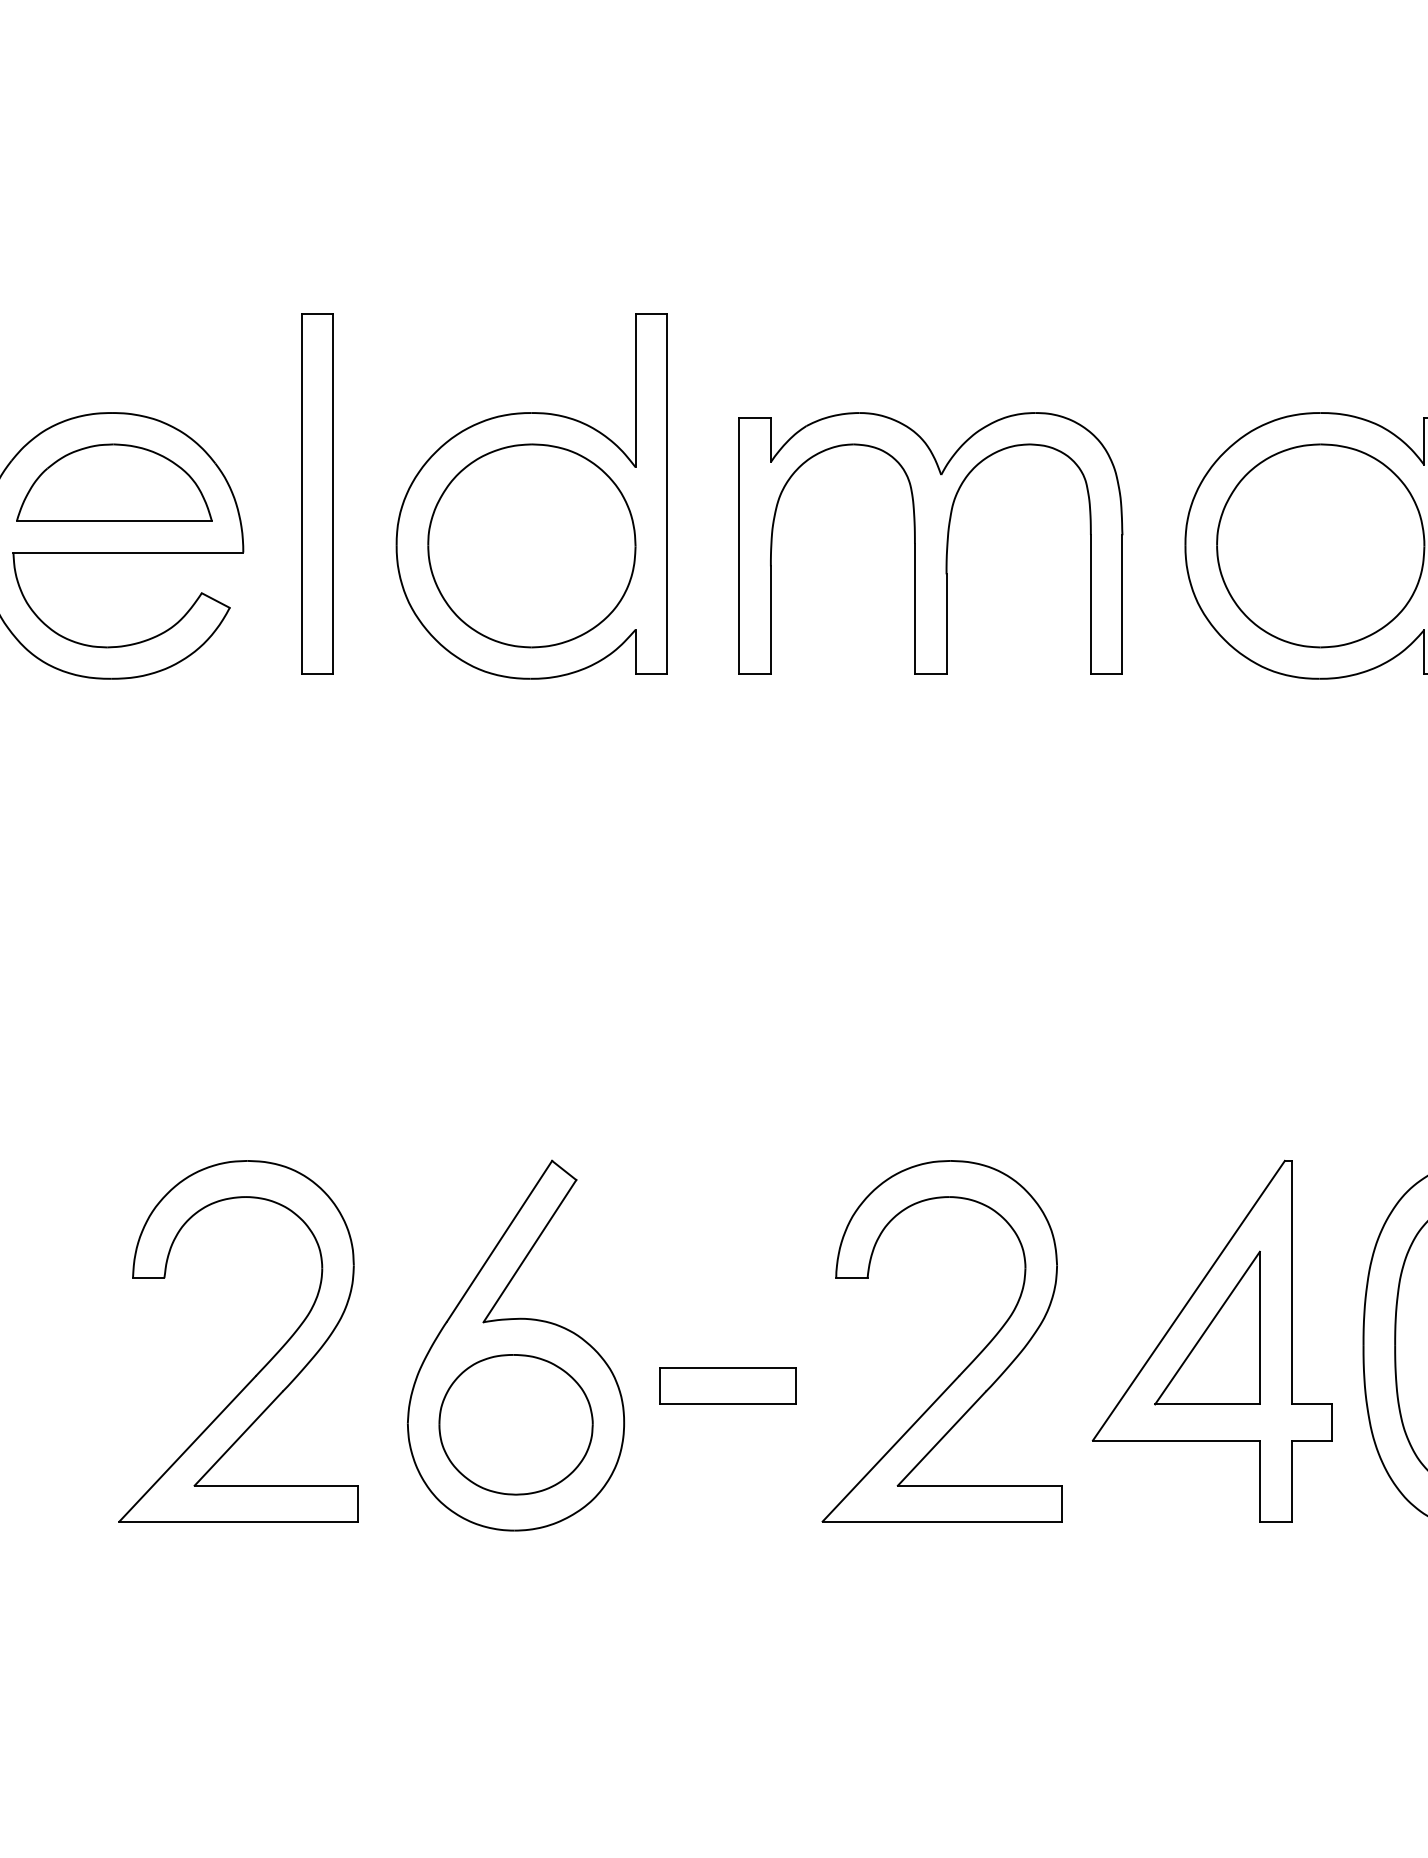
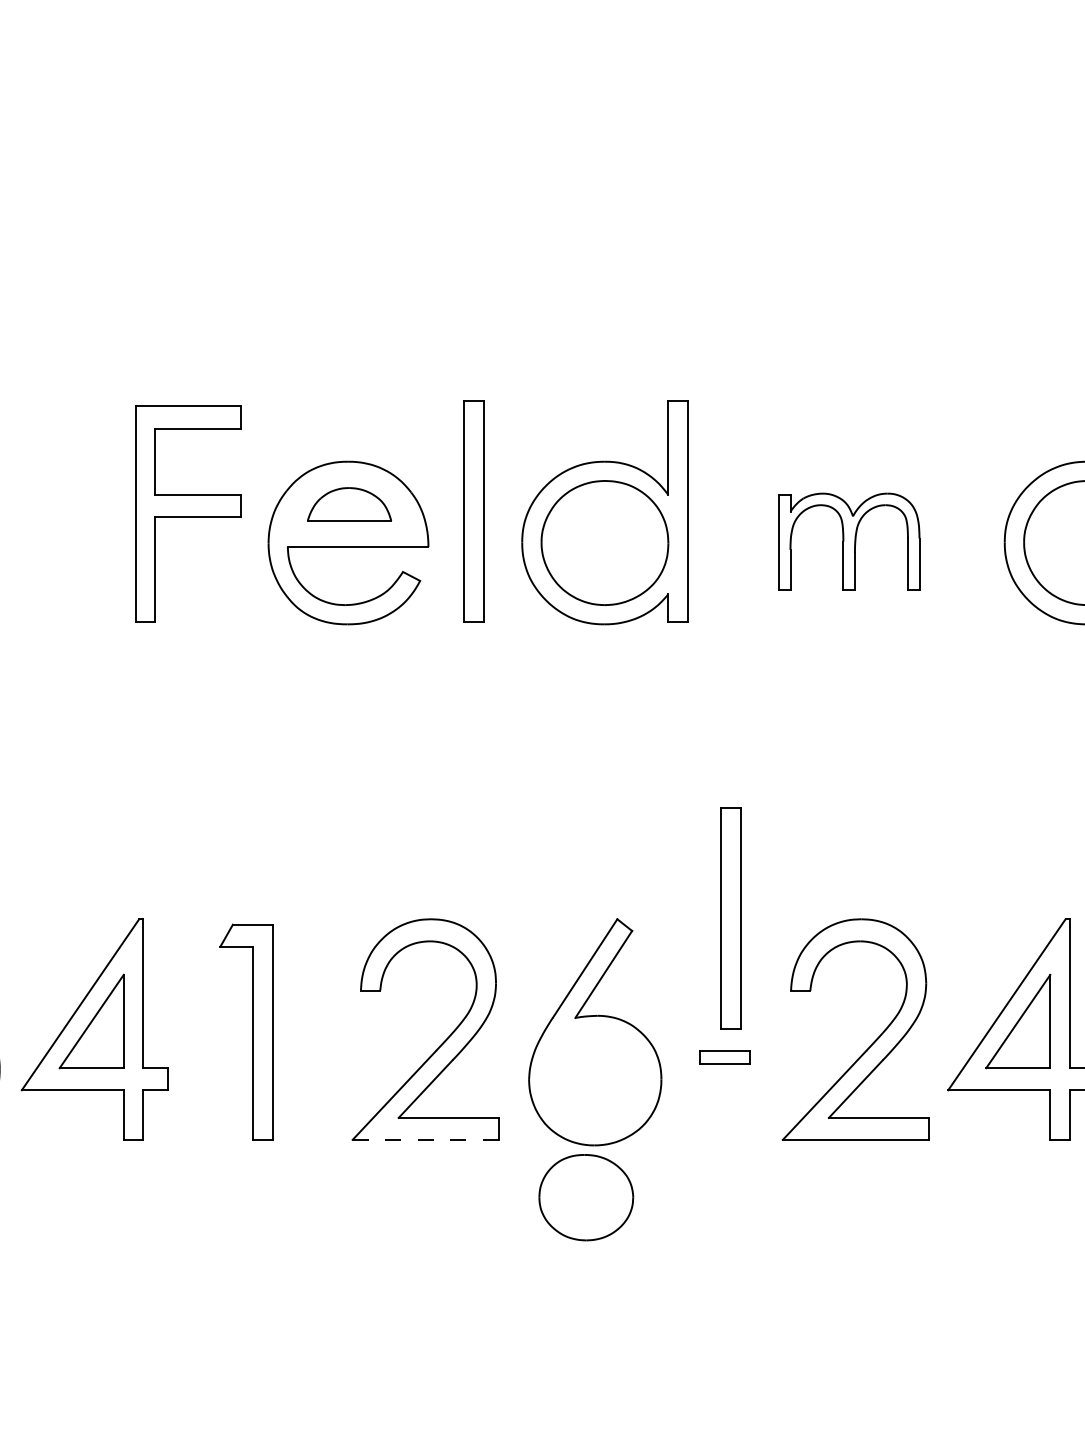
part: (114, 482) -> (349, 504), size x0.7
part: (931, 543) -> (849, 541), size x0.6
part: (737, 1159) -> (730, 918), added
part: (727, 1385) -> (724, 1056), size x0.6
part: (516, 1424) -> (586, 1197), moved
line: (238, 1520) -> (425, 1139), solid -> dashed

